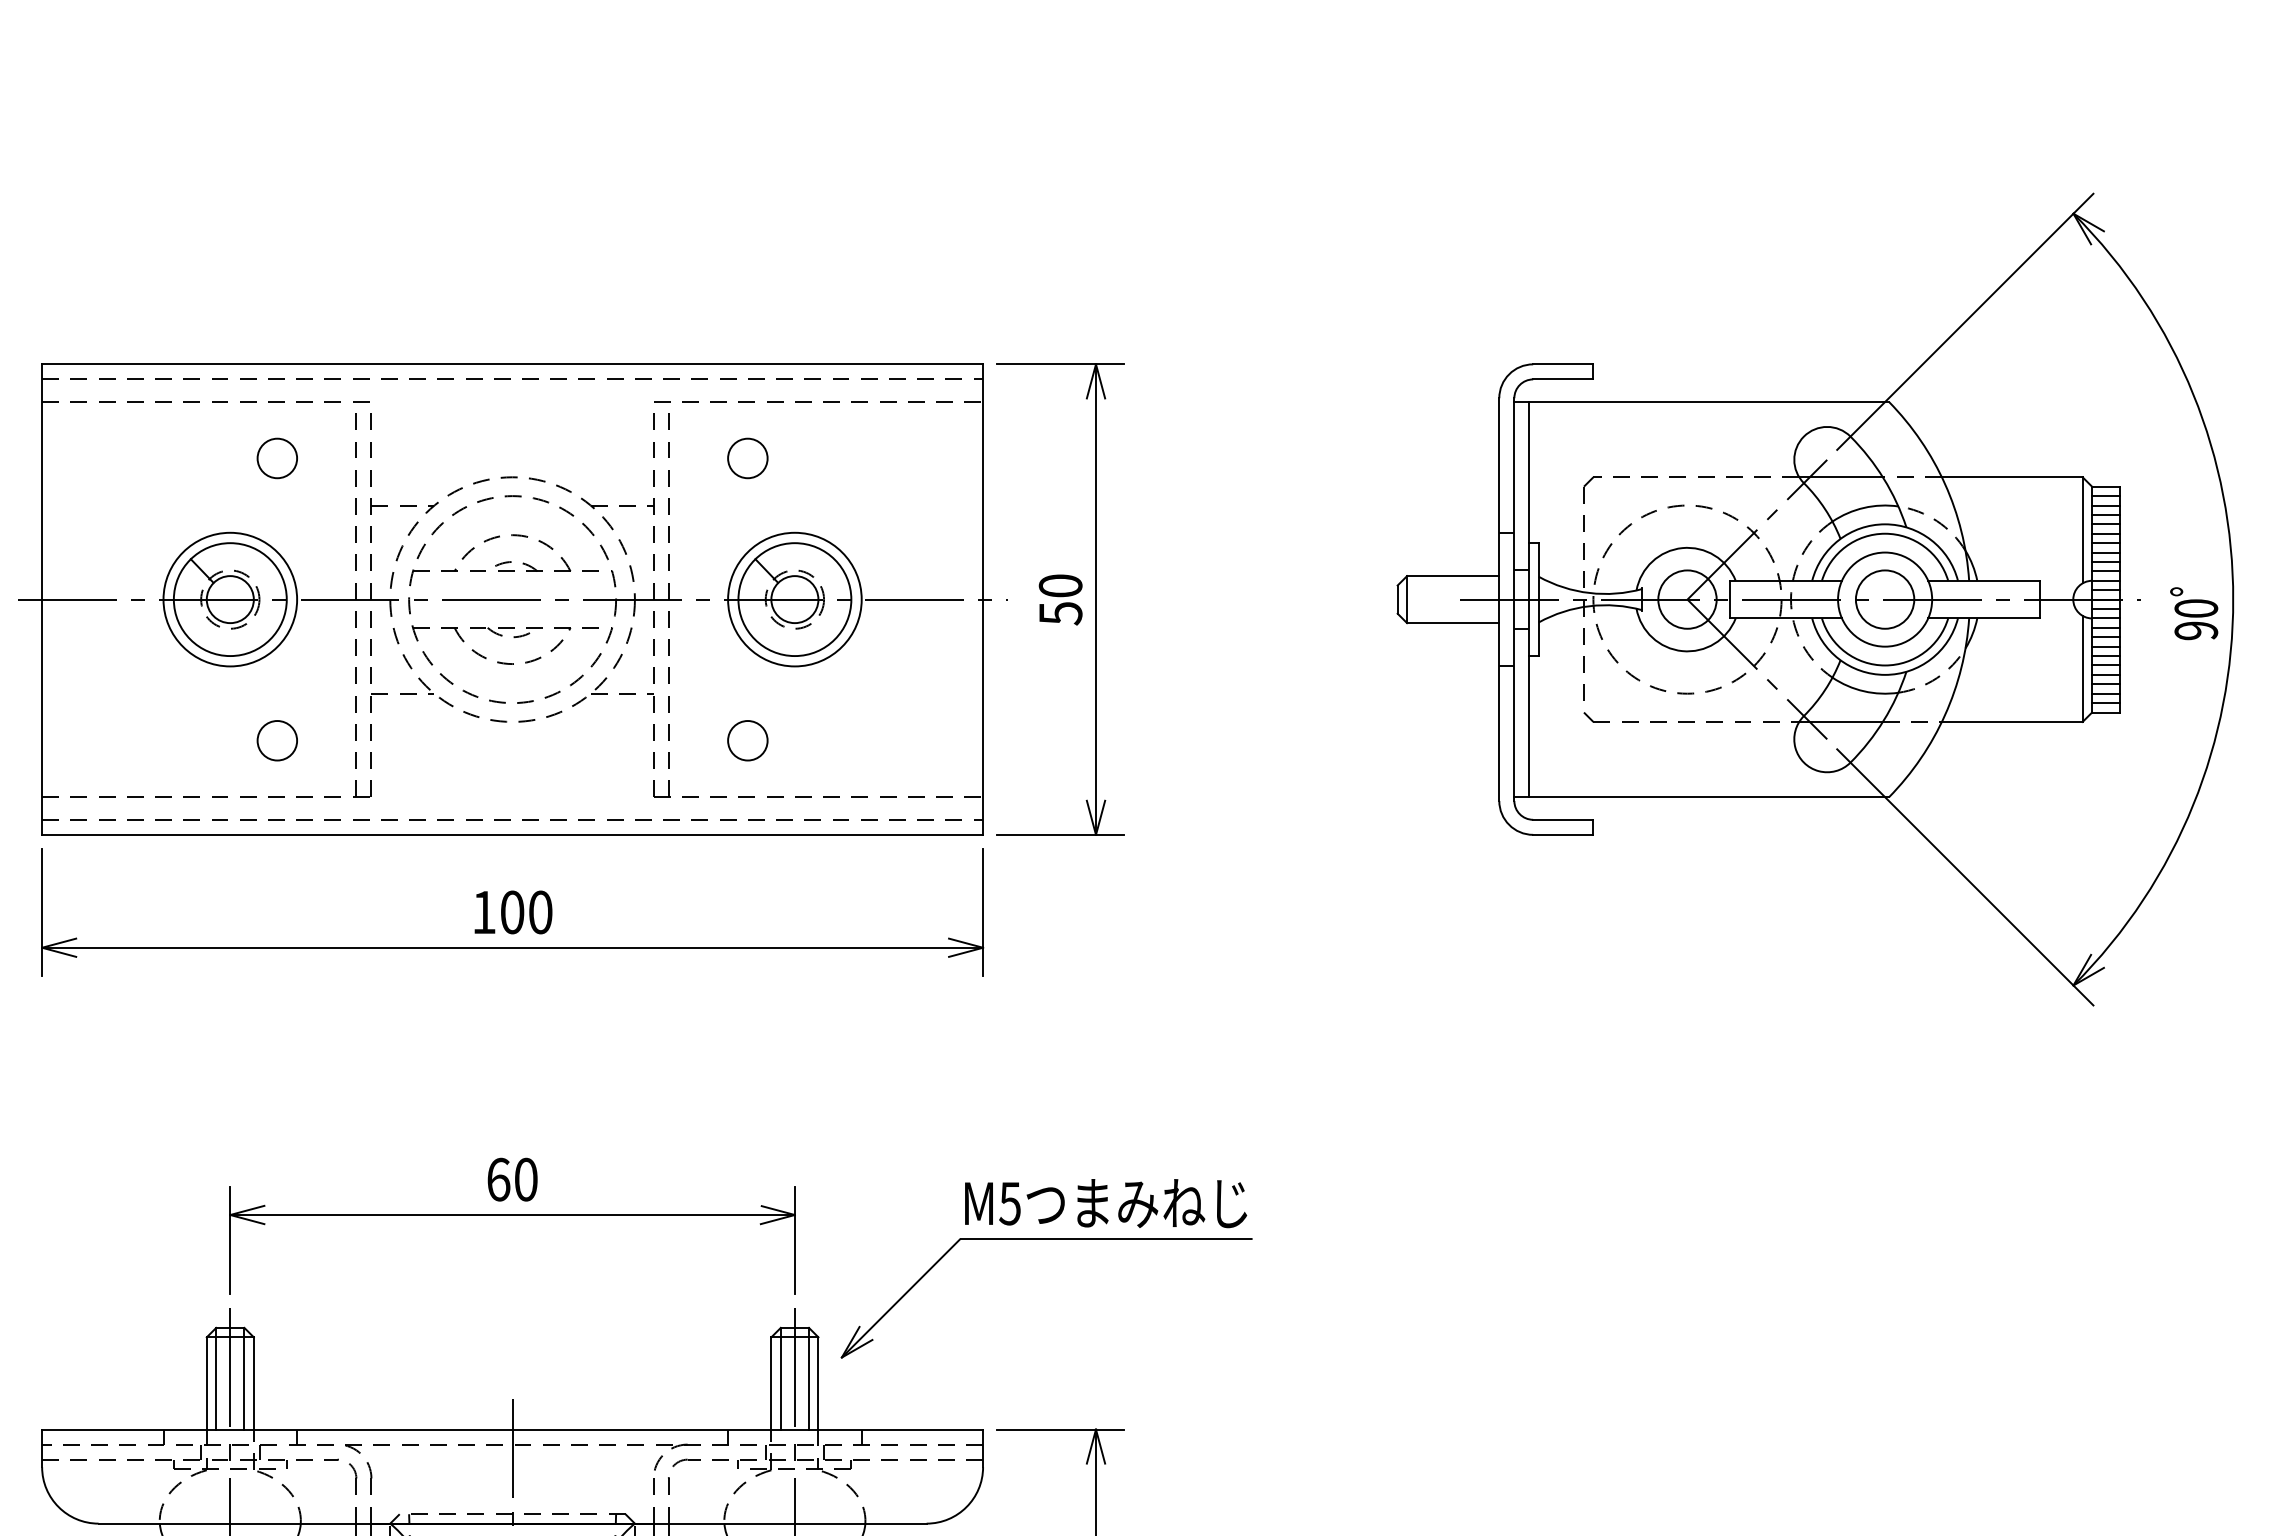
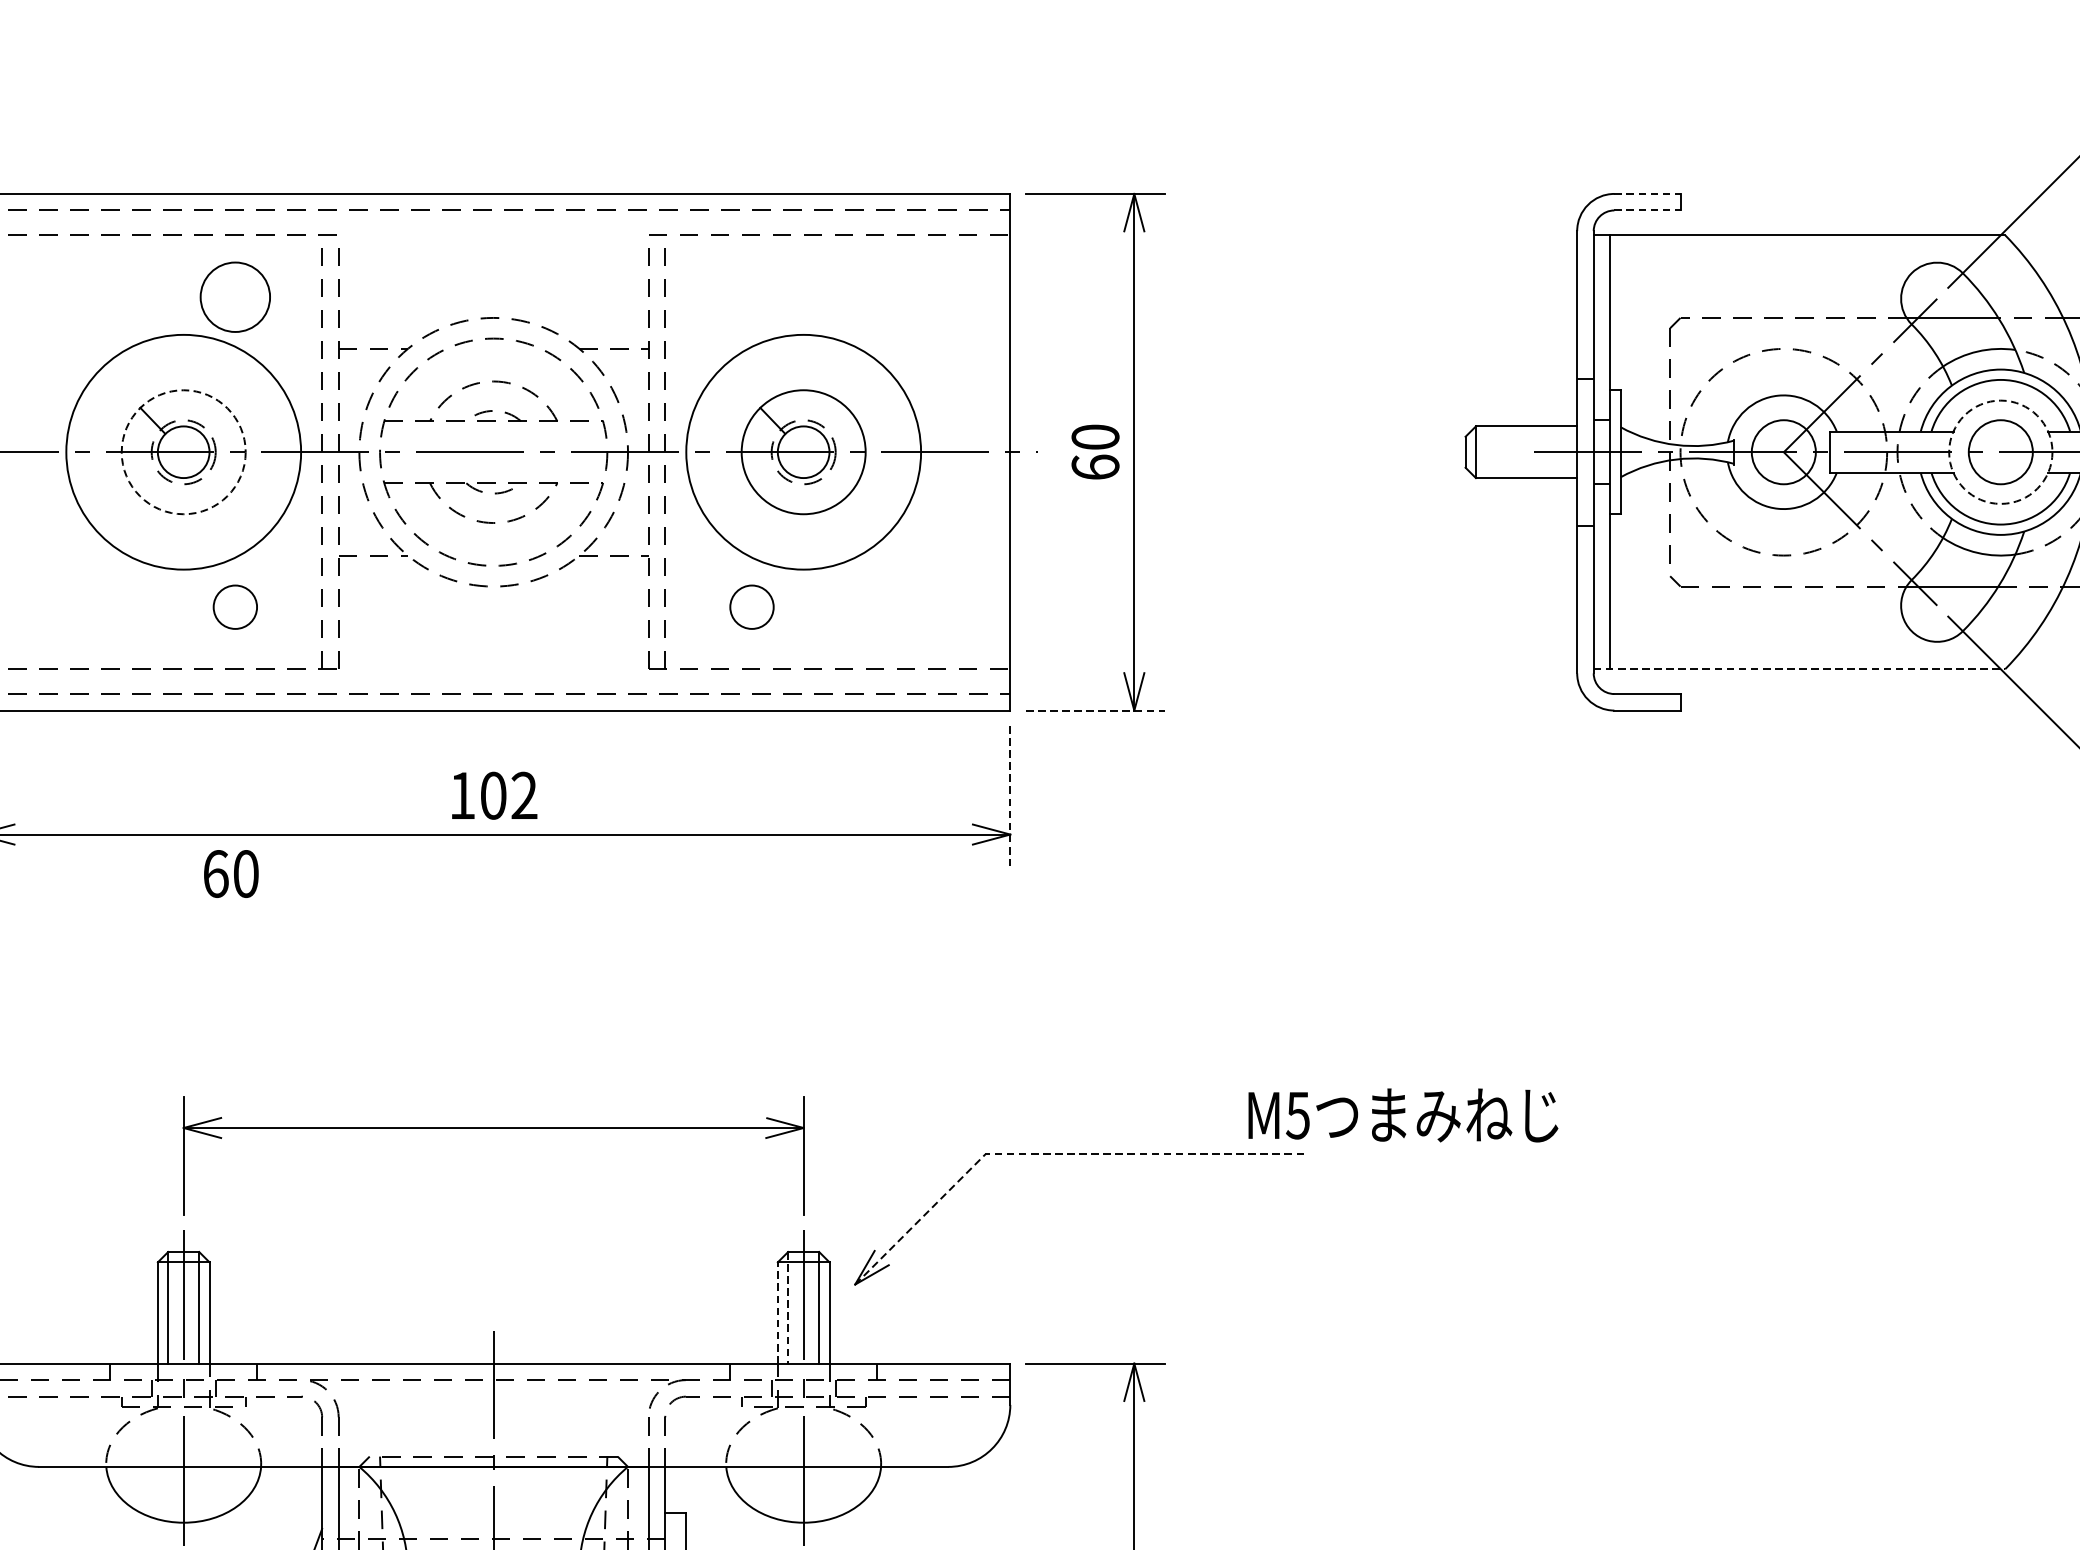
line: (1563, 364) -> (1647, 194), solid -> dashed
line: (1563, 379) -> (1647, 210), solid -> dashed
circle: (277, 458) -> (235, 297), size x1.6
circle: (747, 458) -> (751, 297), removed
circle: (229, 599) -> (182, 452), solid -> dashed
circle: (230, 599) -> (183, 452), size x1.6
circle: (794, 599) -> (803, 452), size x1.6
circle: (1885, 599) -> (2001, 452), solid -> dashed
text: (1060, 613) -> (1095, 467), 50 -> 60
line: (1702, 797) -> (1800, 669), solid -> dashed
line: (1060, 834) -> (1095, 710), solid -> dashed
text: (540, 912) -> (524, 795), 100 -> 102
line: (983, 912) -> (1010, 795), solid -> dashed
text: (512, 1179) -> (231, 873), moved
text: (1106, 1203) -> (1403, 1115), moved
line: (1022, 1239) -> (1053, 1154), solid -> dashed
line: (780, 1378) -> (787, 1307), solid -> dashed
line: (771, 1382) -> (777, 1311), solid -> dashed

